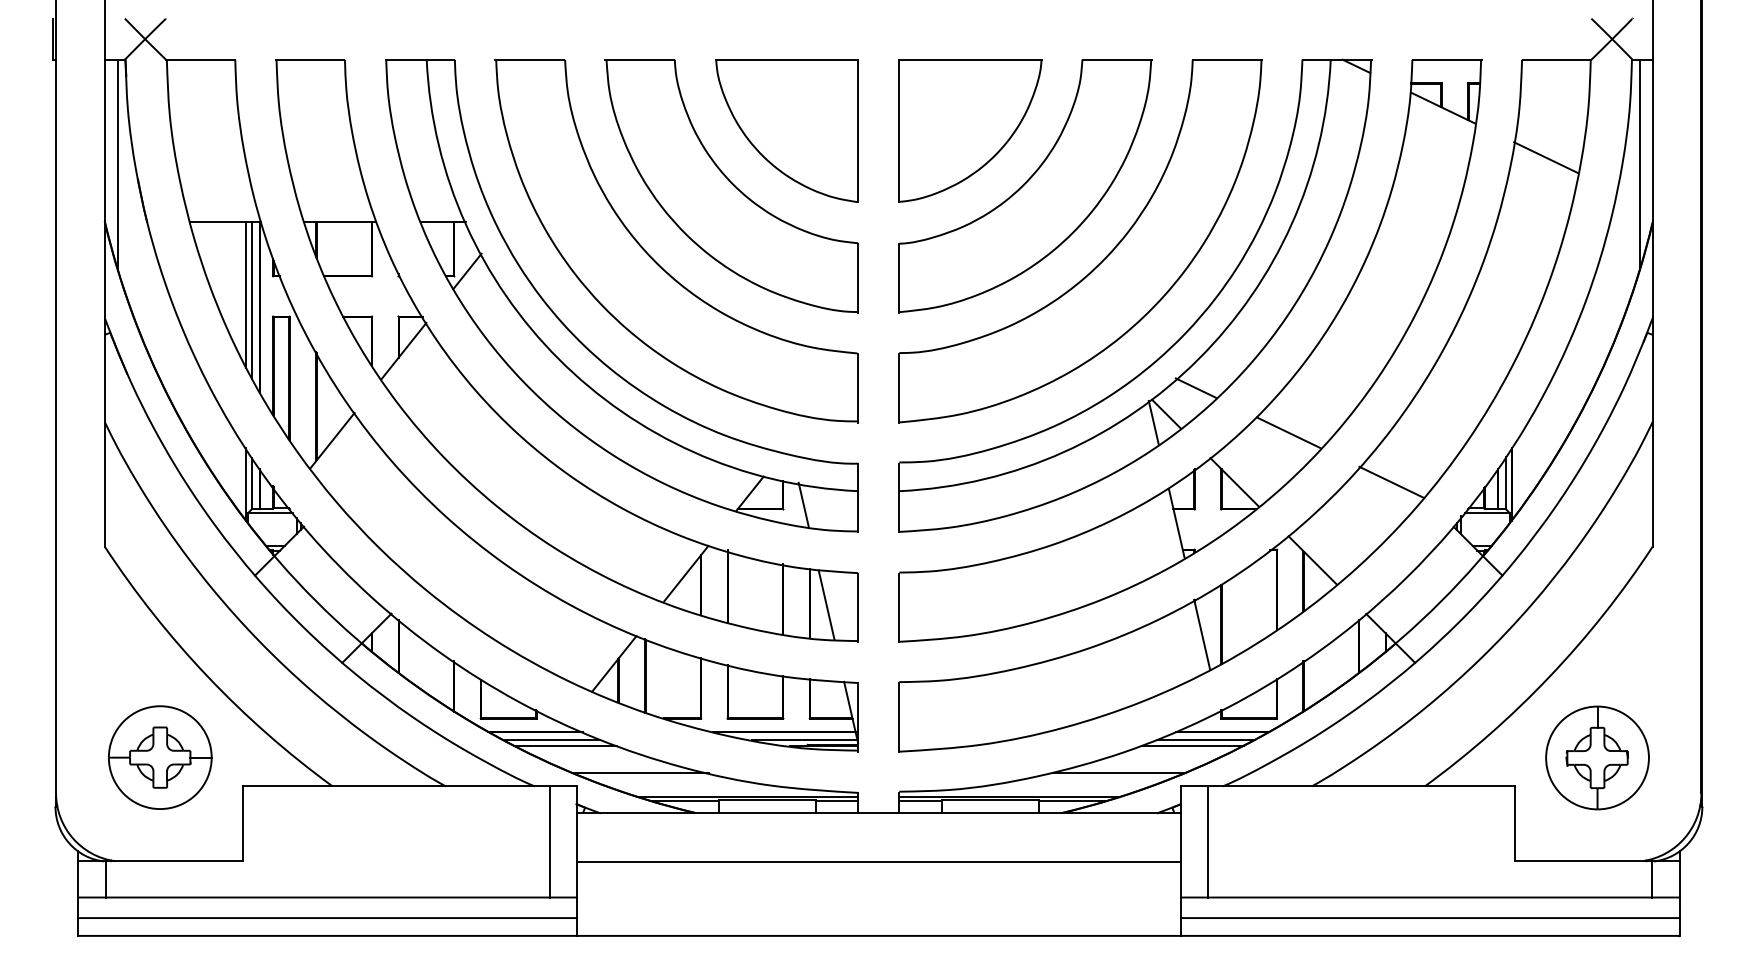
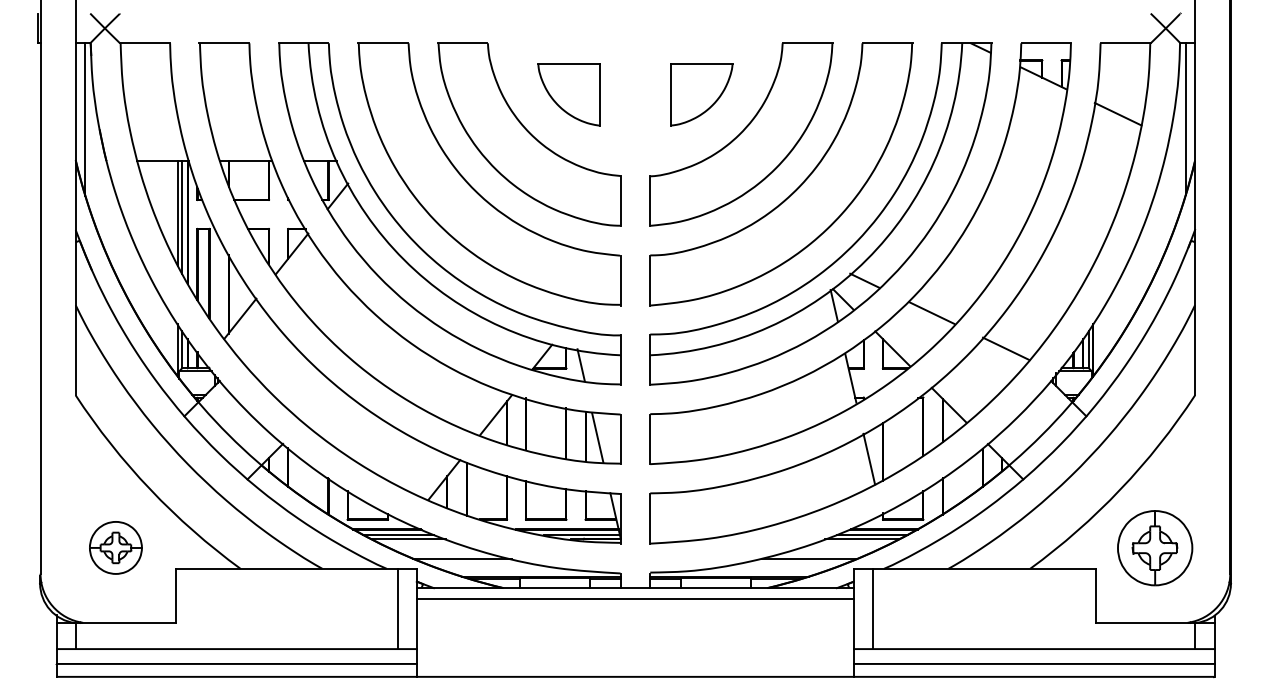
part: (786, 130) -> (568, 94), size x0.6
part: (970, 130) -> (701, 94), size x0.6
part: (160, 757) -> (116, 547), size x0.7
line: (878, 861) -> (635, 598), moved

